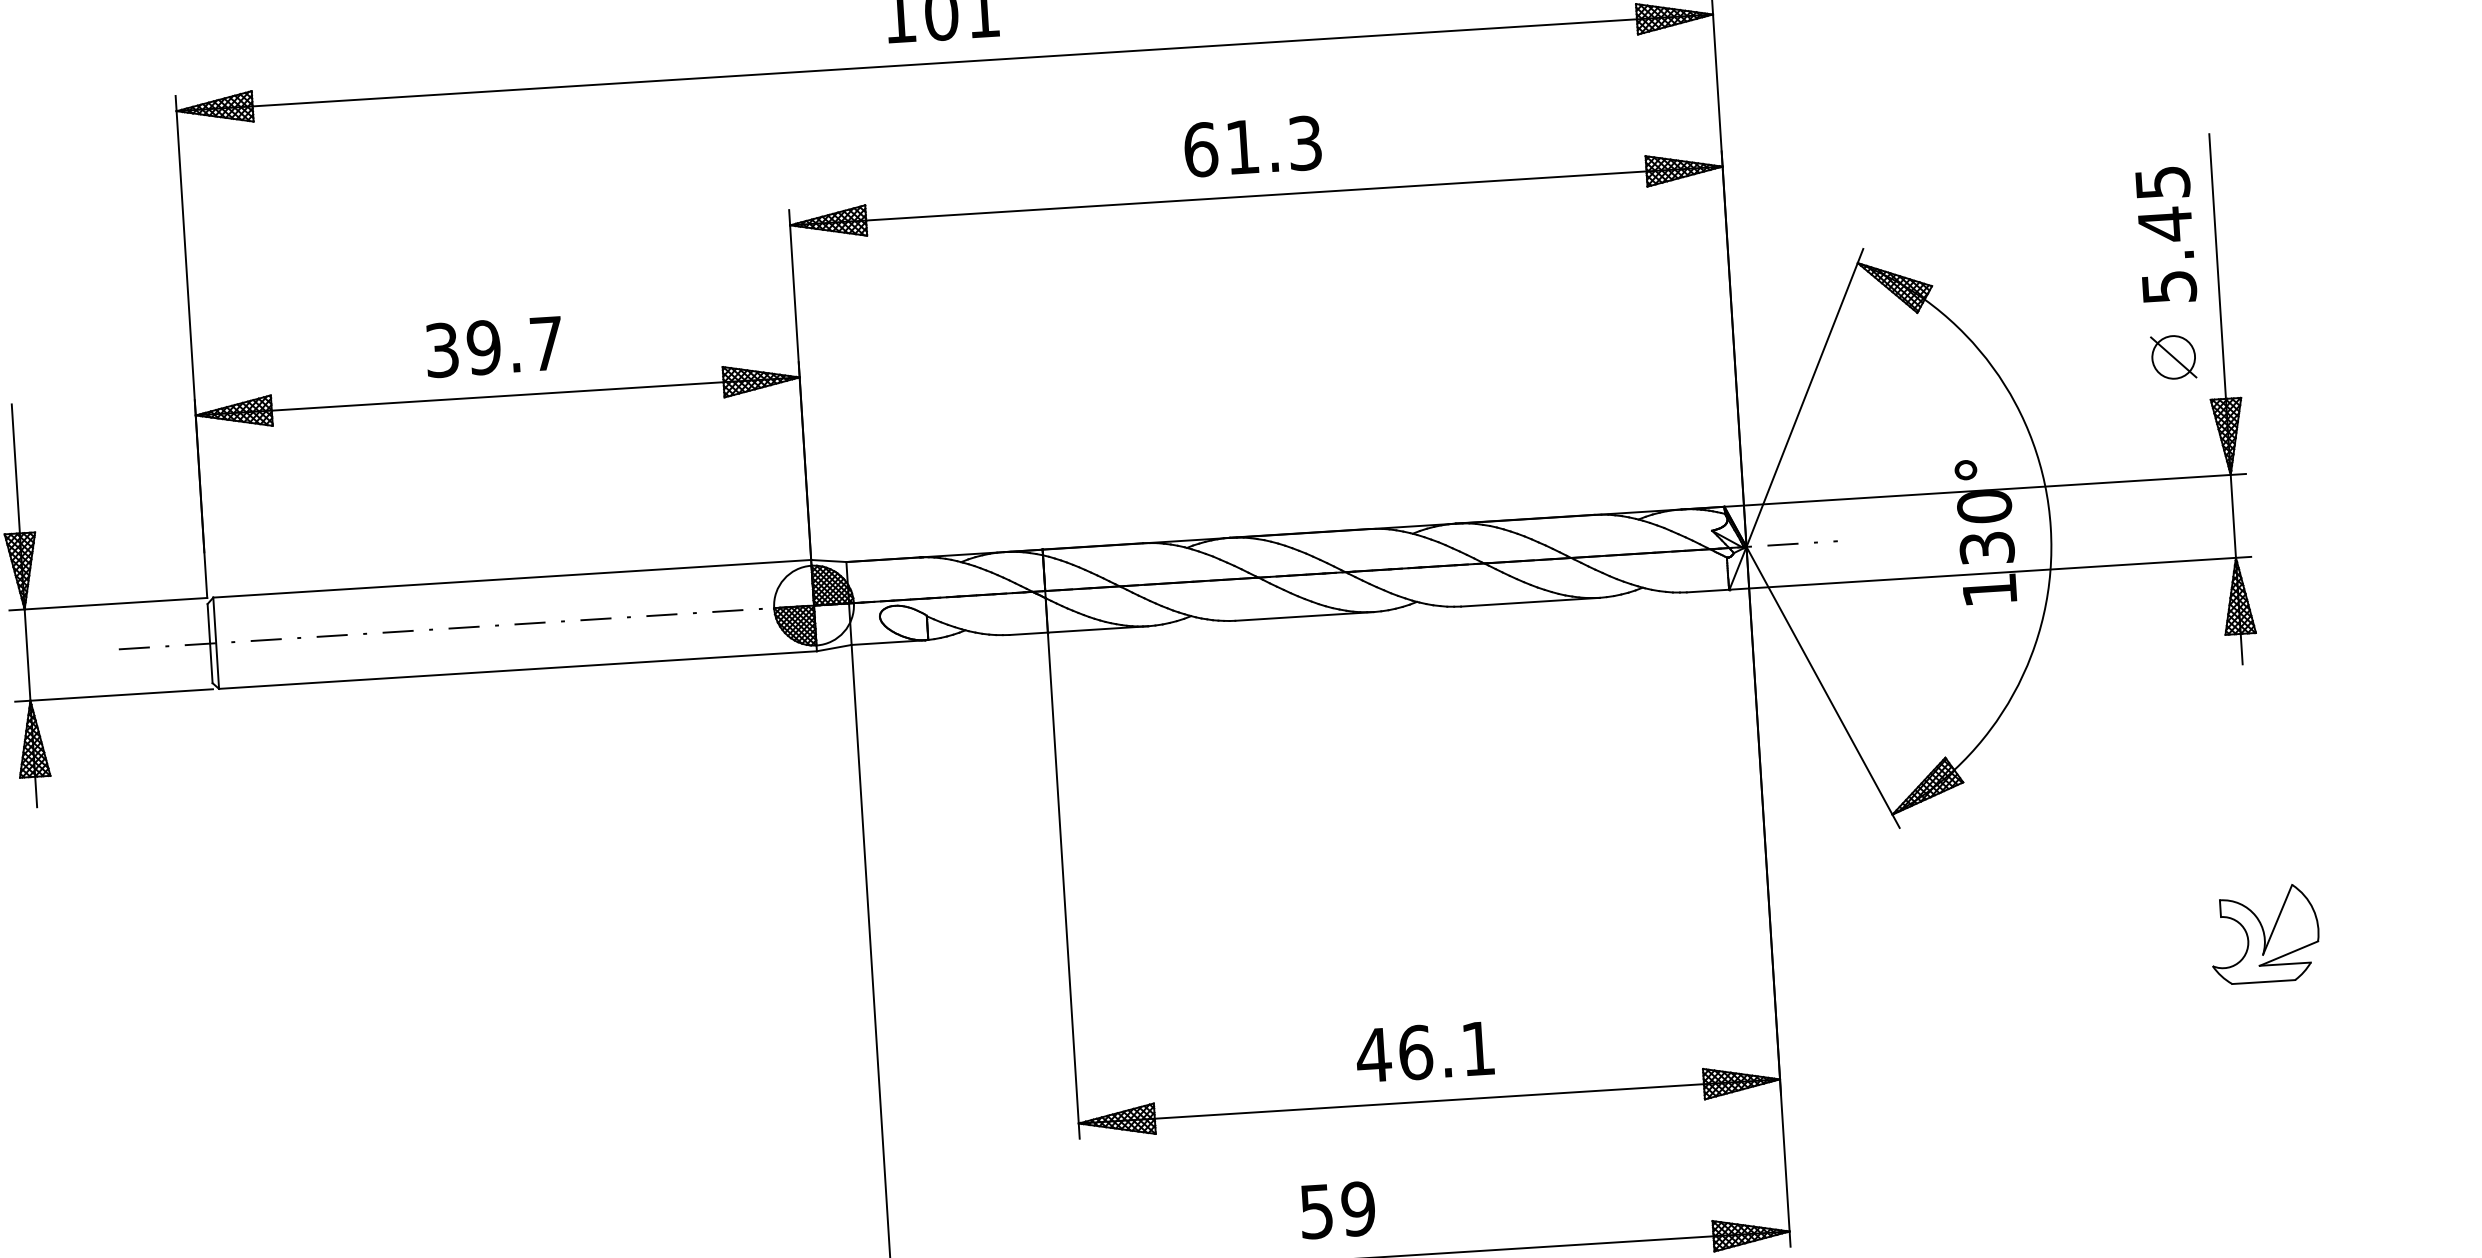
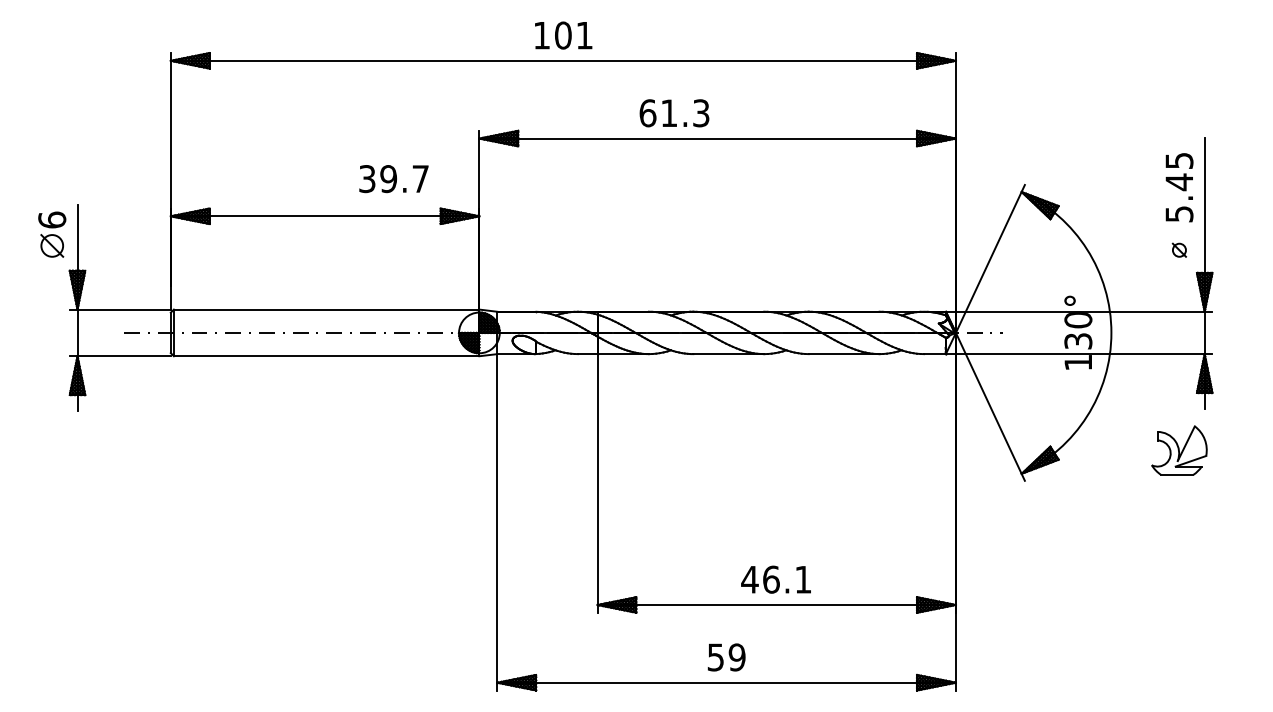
text: (1252, 146) -> (674, 113), moved
text: (493, 347) -> (393, 179), moved
part: (2173, 358) -> (1179, 250), size x0.6
part: (2265, 933) -> (1179, 450), moved

